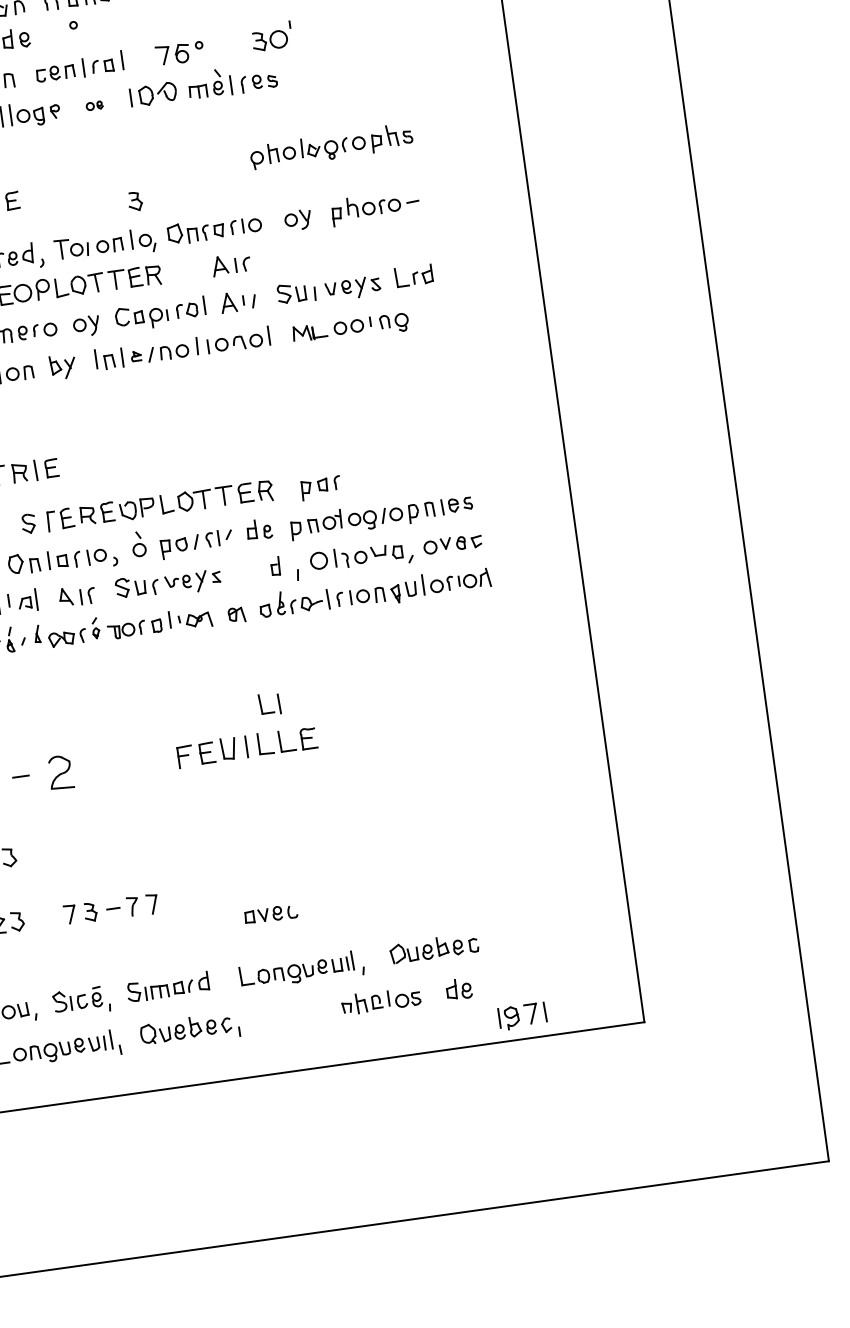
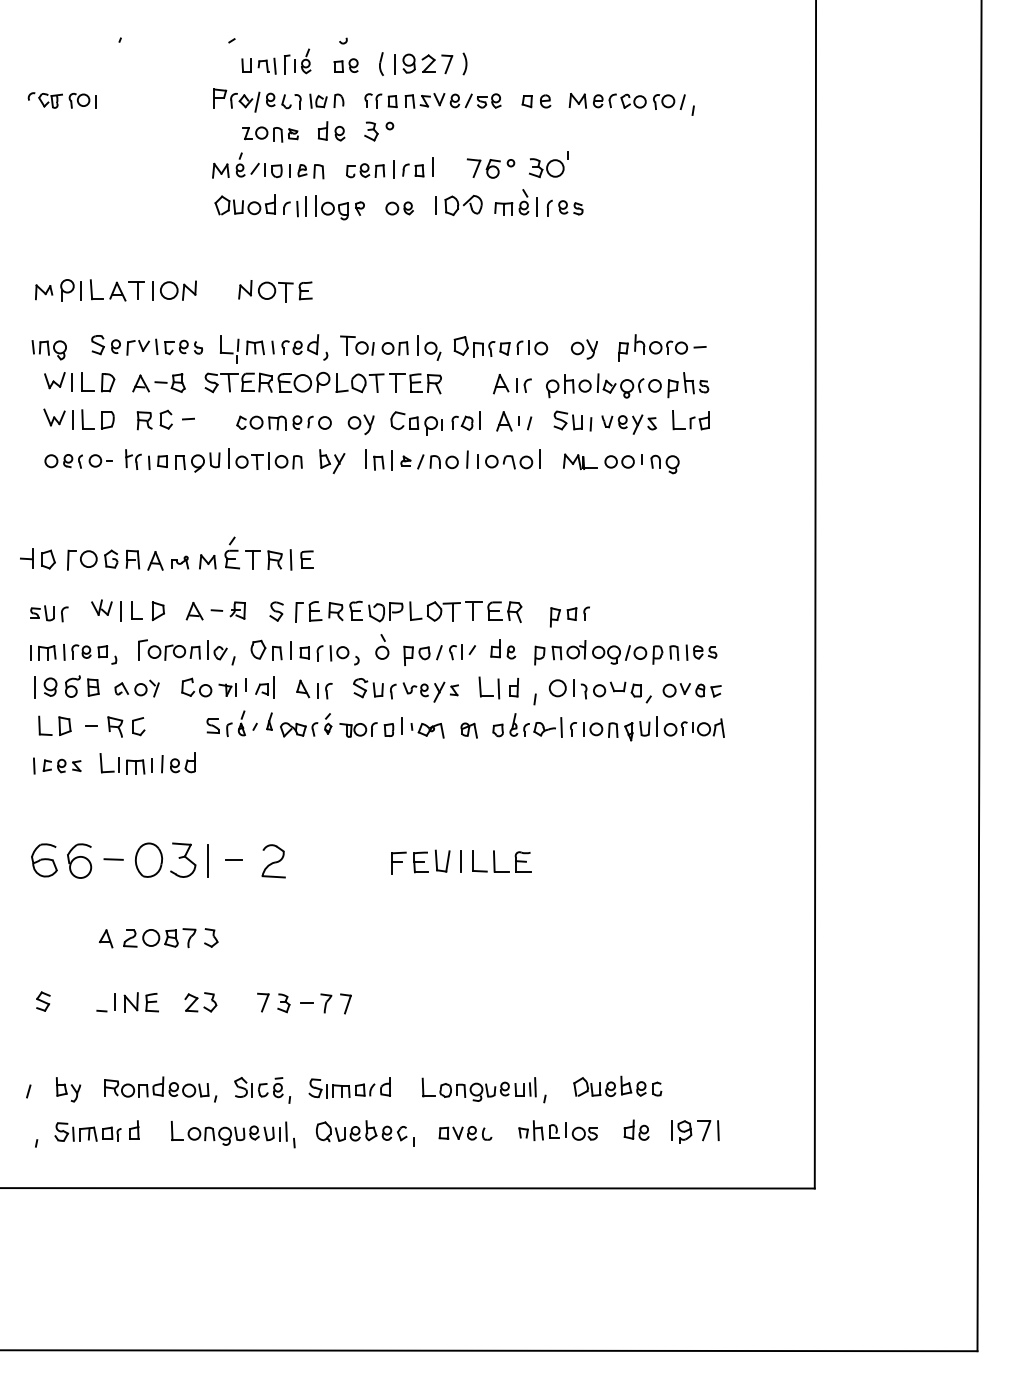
part: (271, 36) -> (548, 164), moved
part: (94, 105) -> (399, 208), size x1.67
part: (331, 146) -> (627, 385), moved
part: (135, 201) -> (371, 131), moved
part: (261, 704) -> (481, 687), moved
part: (271, 914) -> (465, 1133), moved
part: (522, 1016) -> (695, 1131), moved

